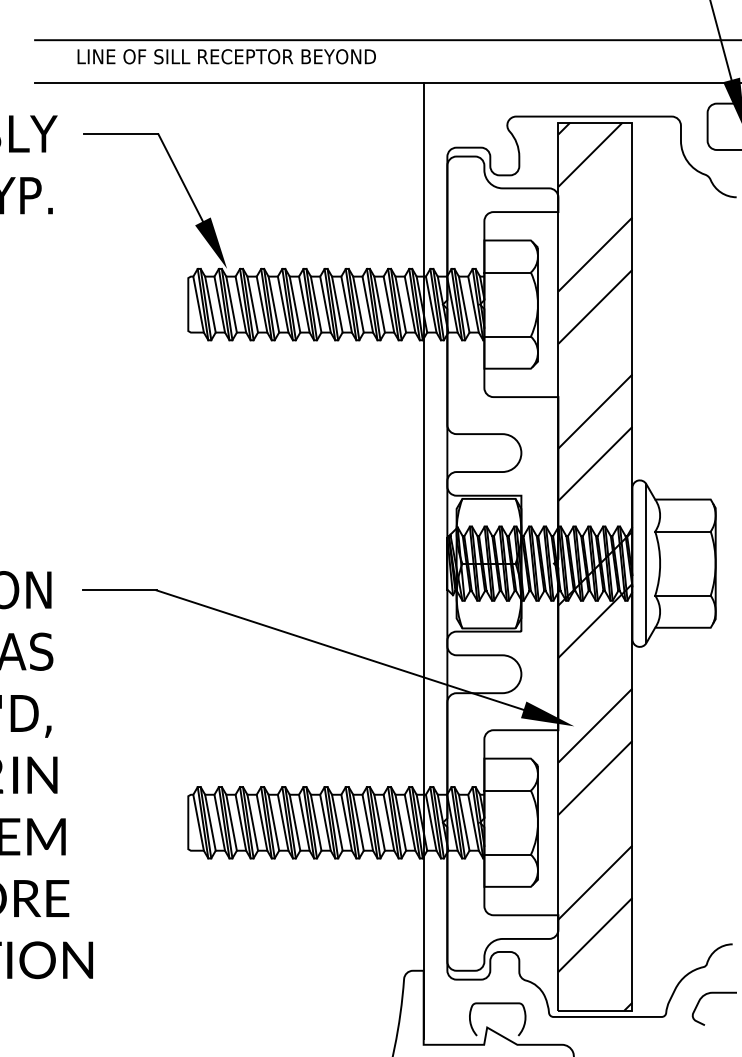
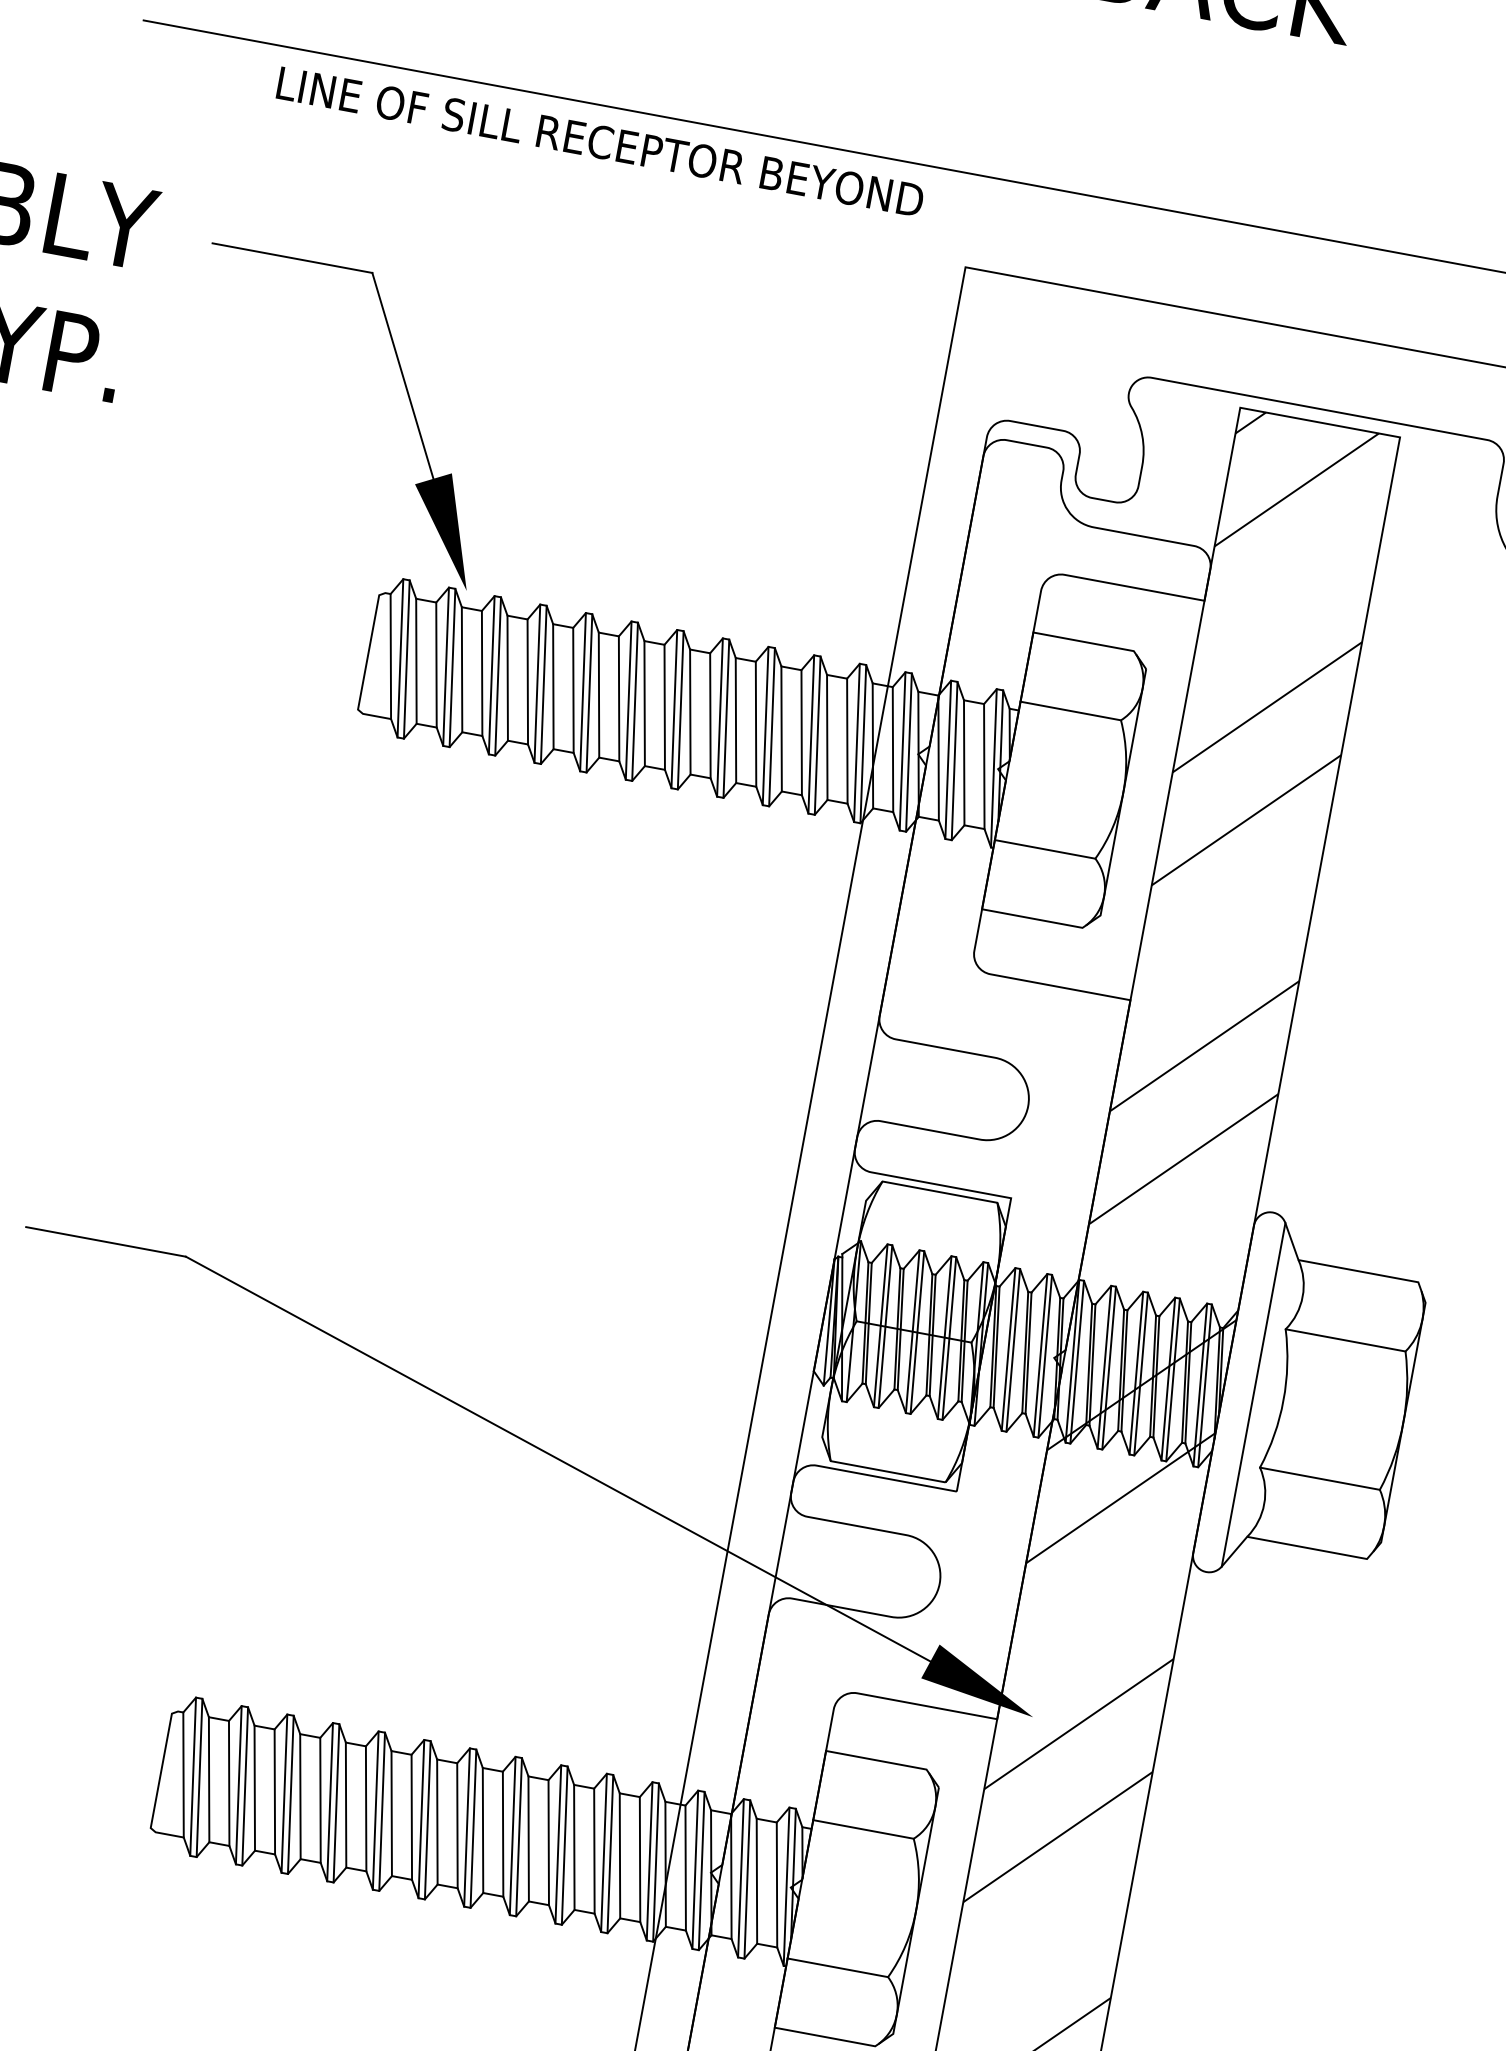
text: (226, 56) -> (599, 141), moved
line: (229, 82) -> (546, 189), removed

